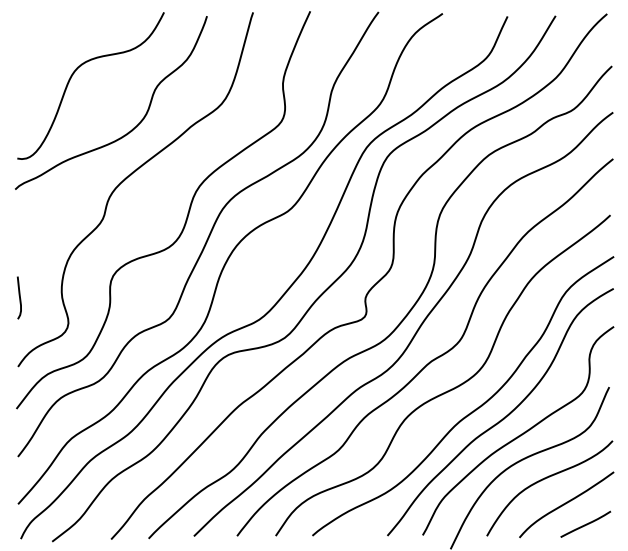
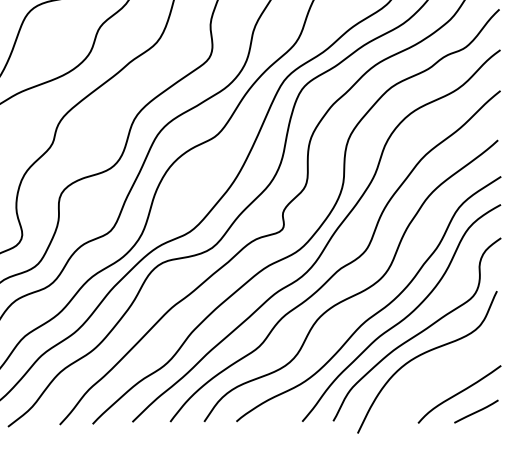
curve: (545, 479) -> (441, 372), removed

